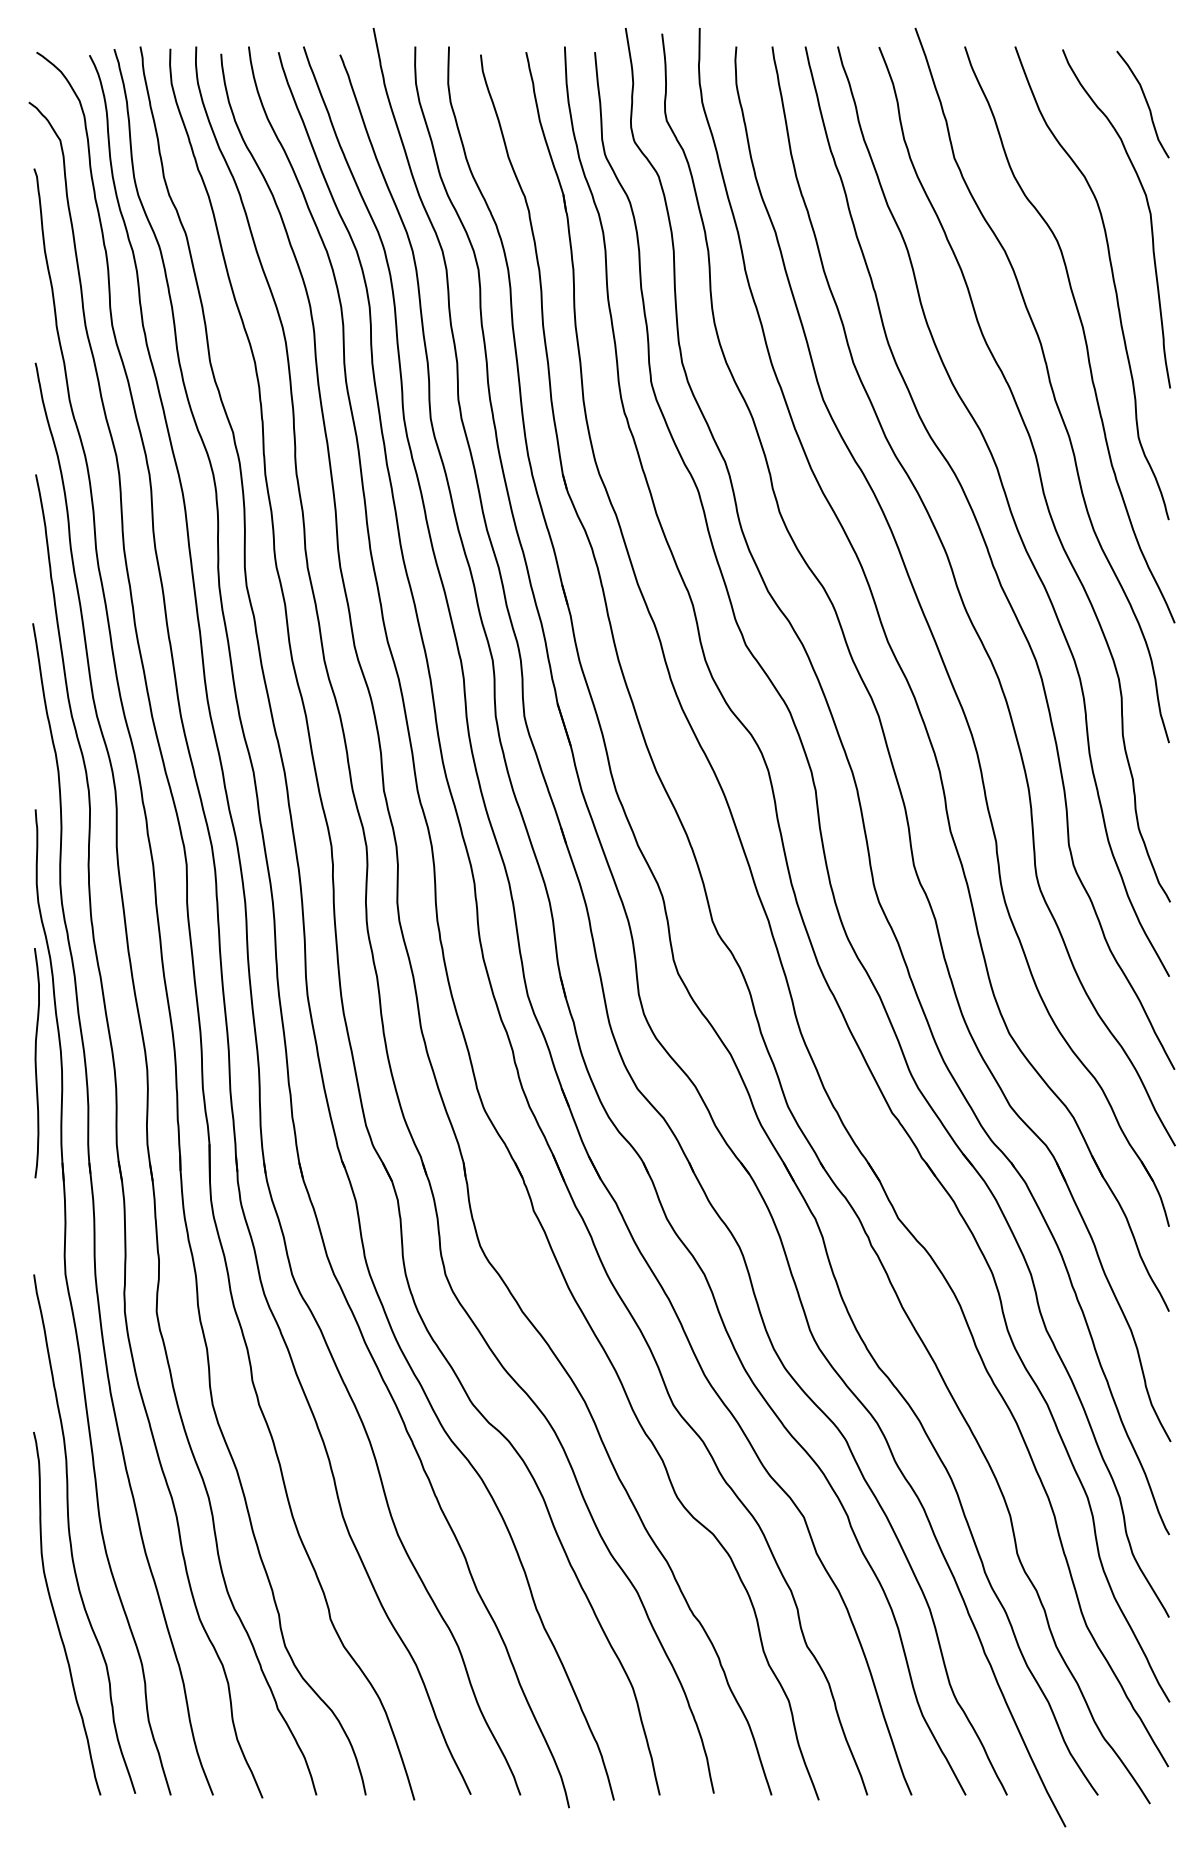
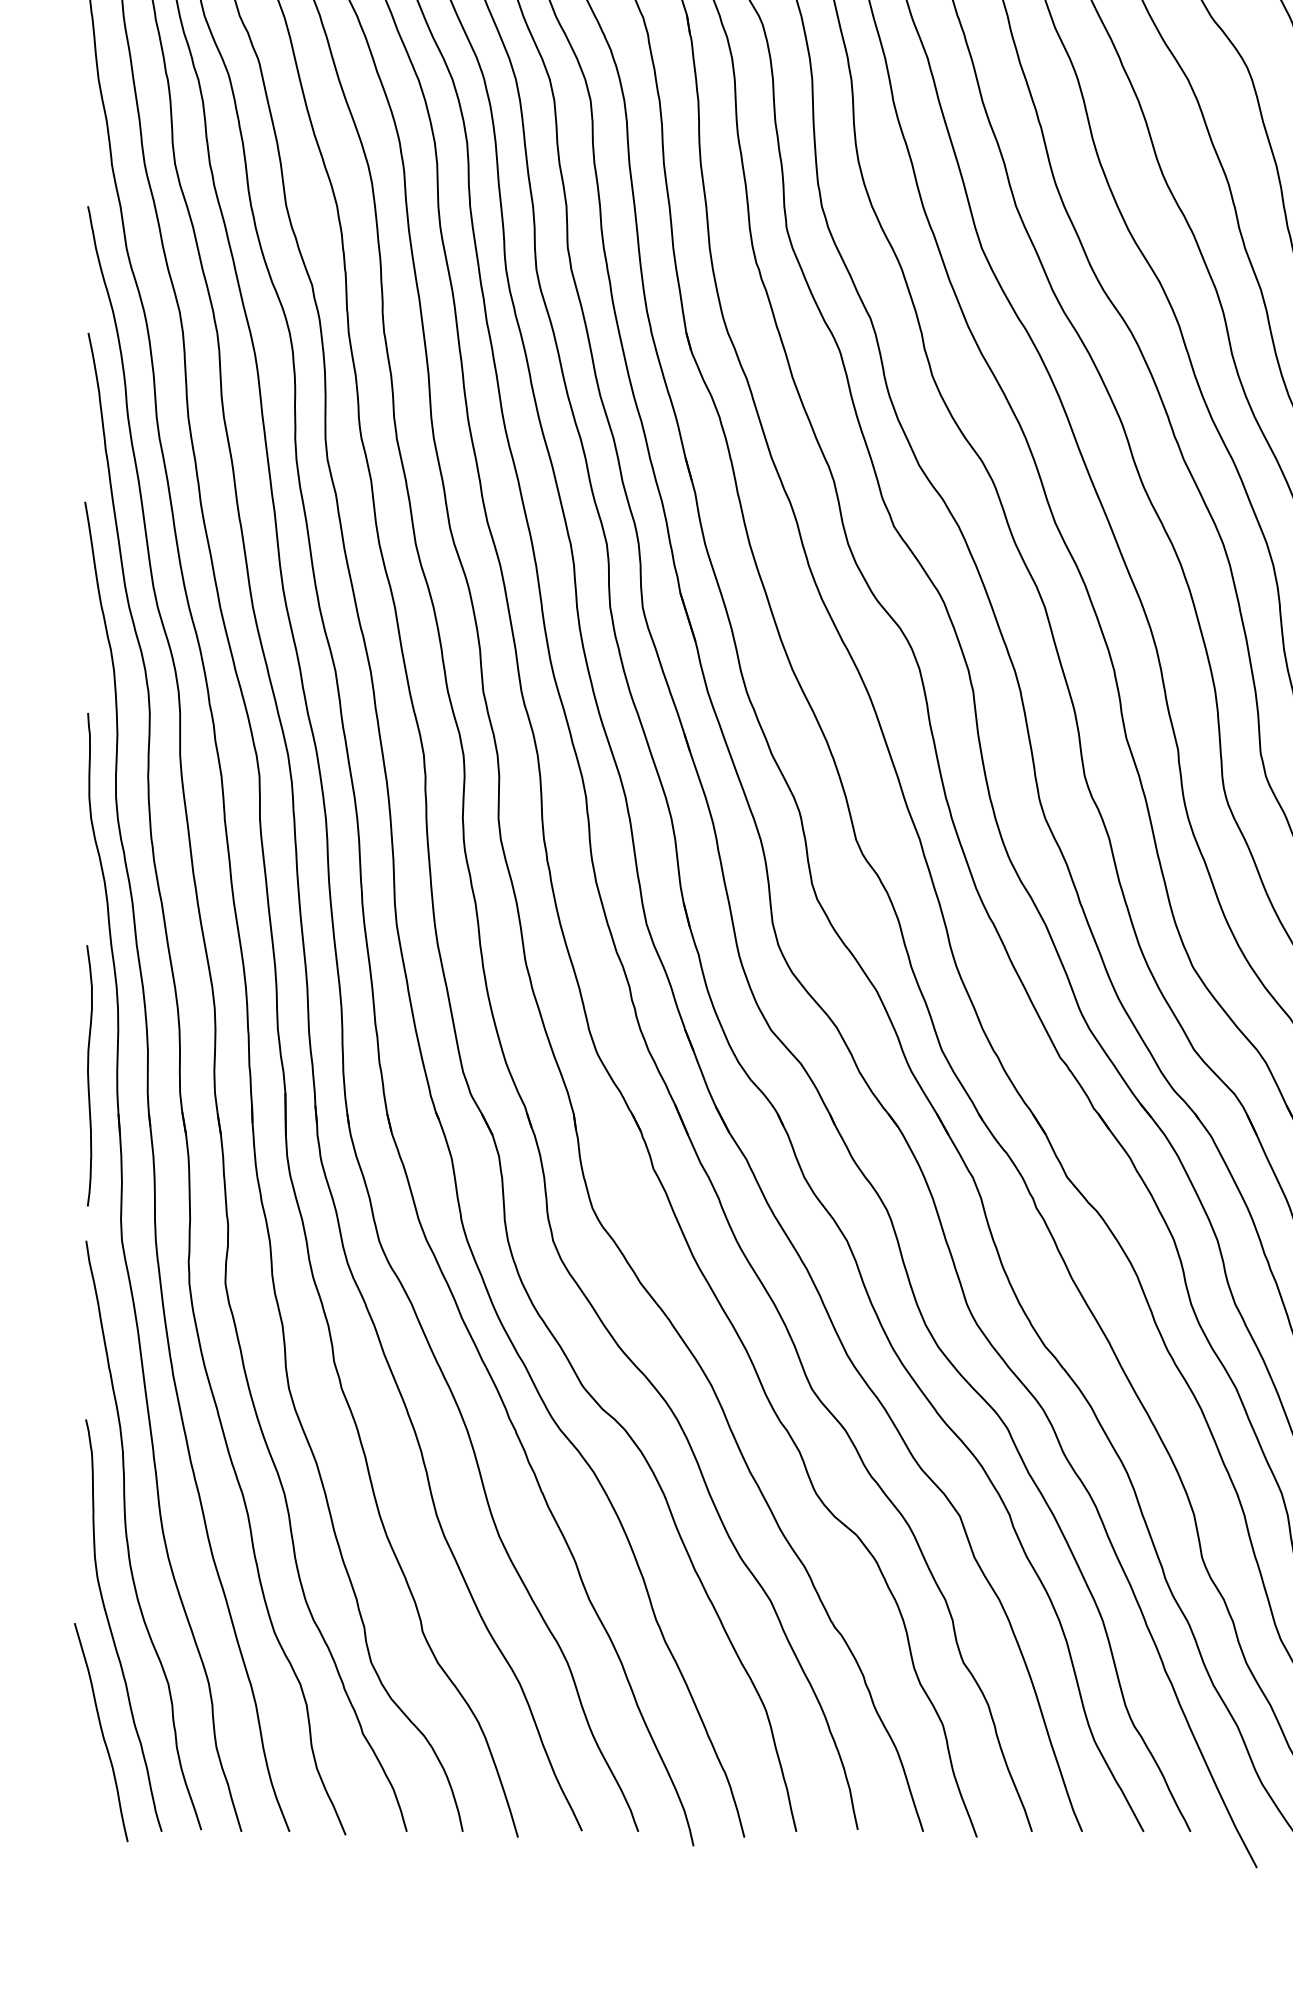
curve: (36, 1063) -> (89, 1076), moved
curve: (47, 1707) -> (101, 1732), added

